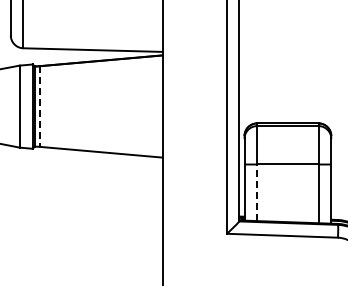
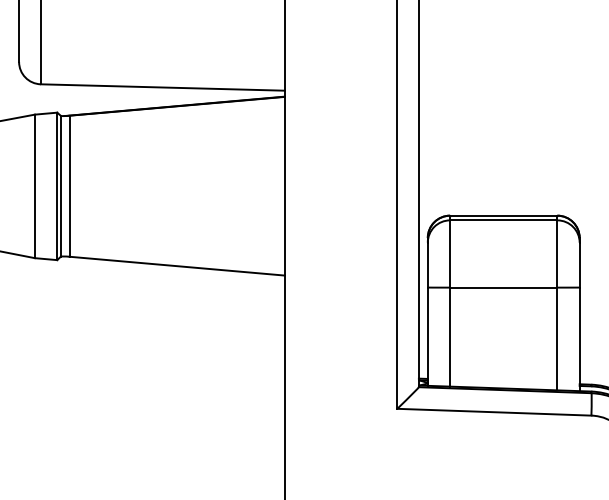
line: (39, 107) -> (69, 187), dashed -> solid
line: (257, 192) -> (450, 336), dashed -> solid

